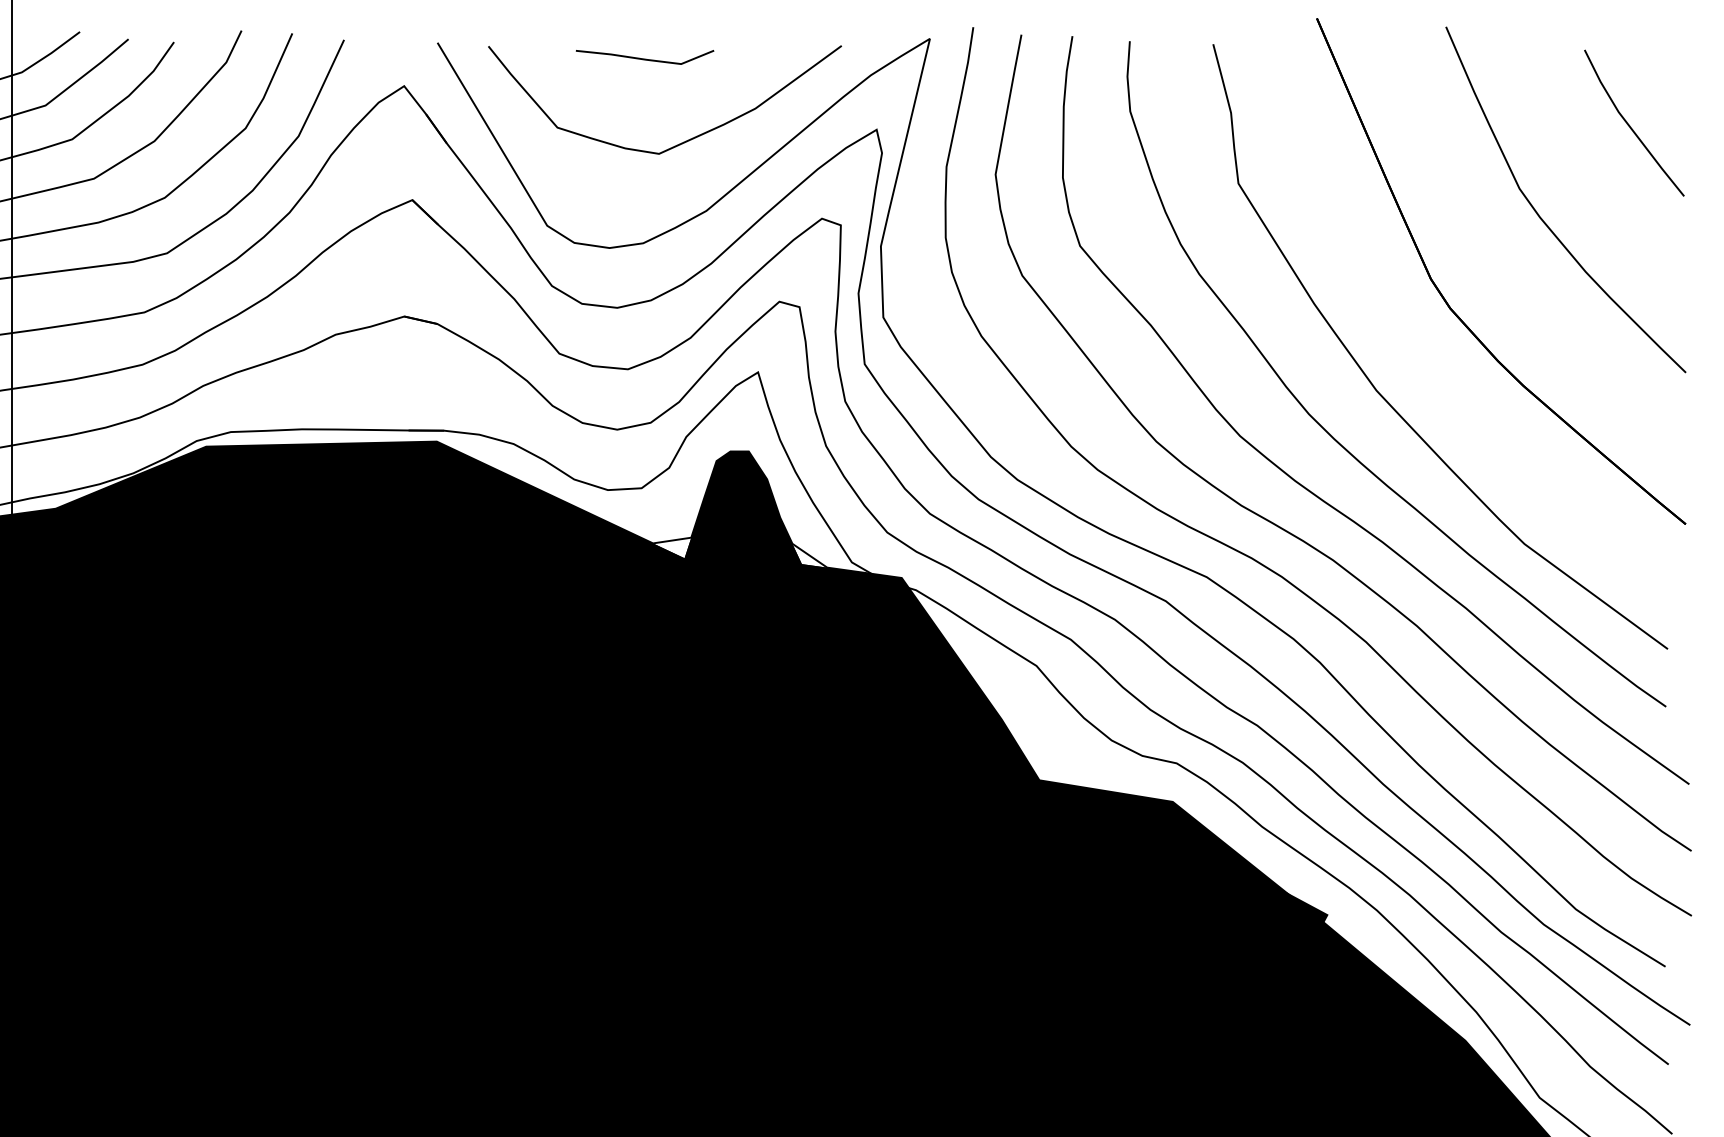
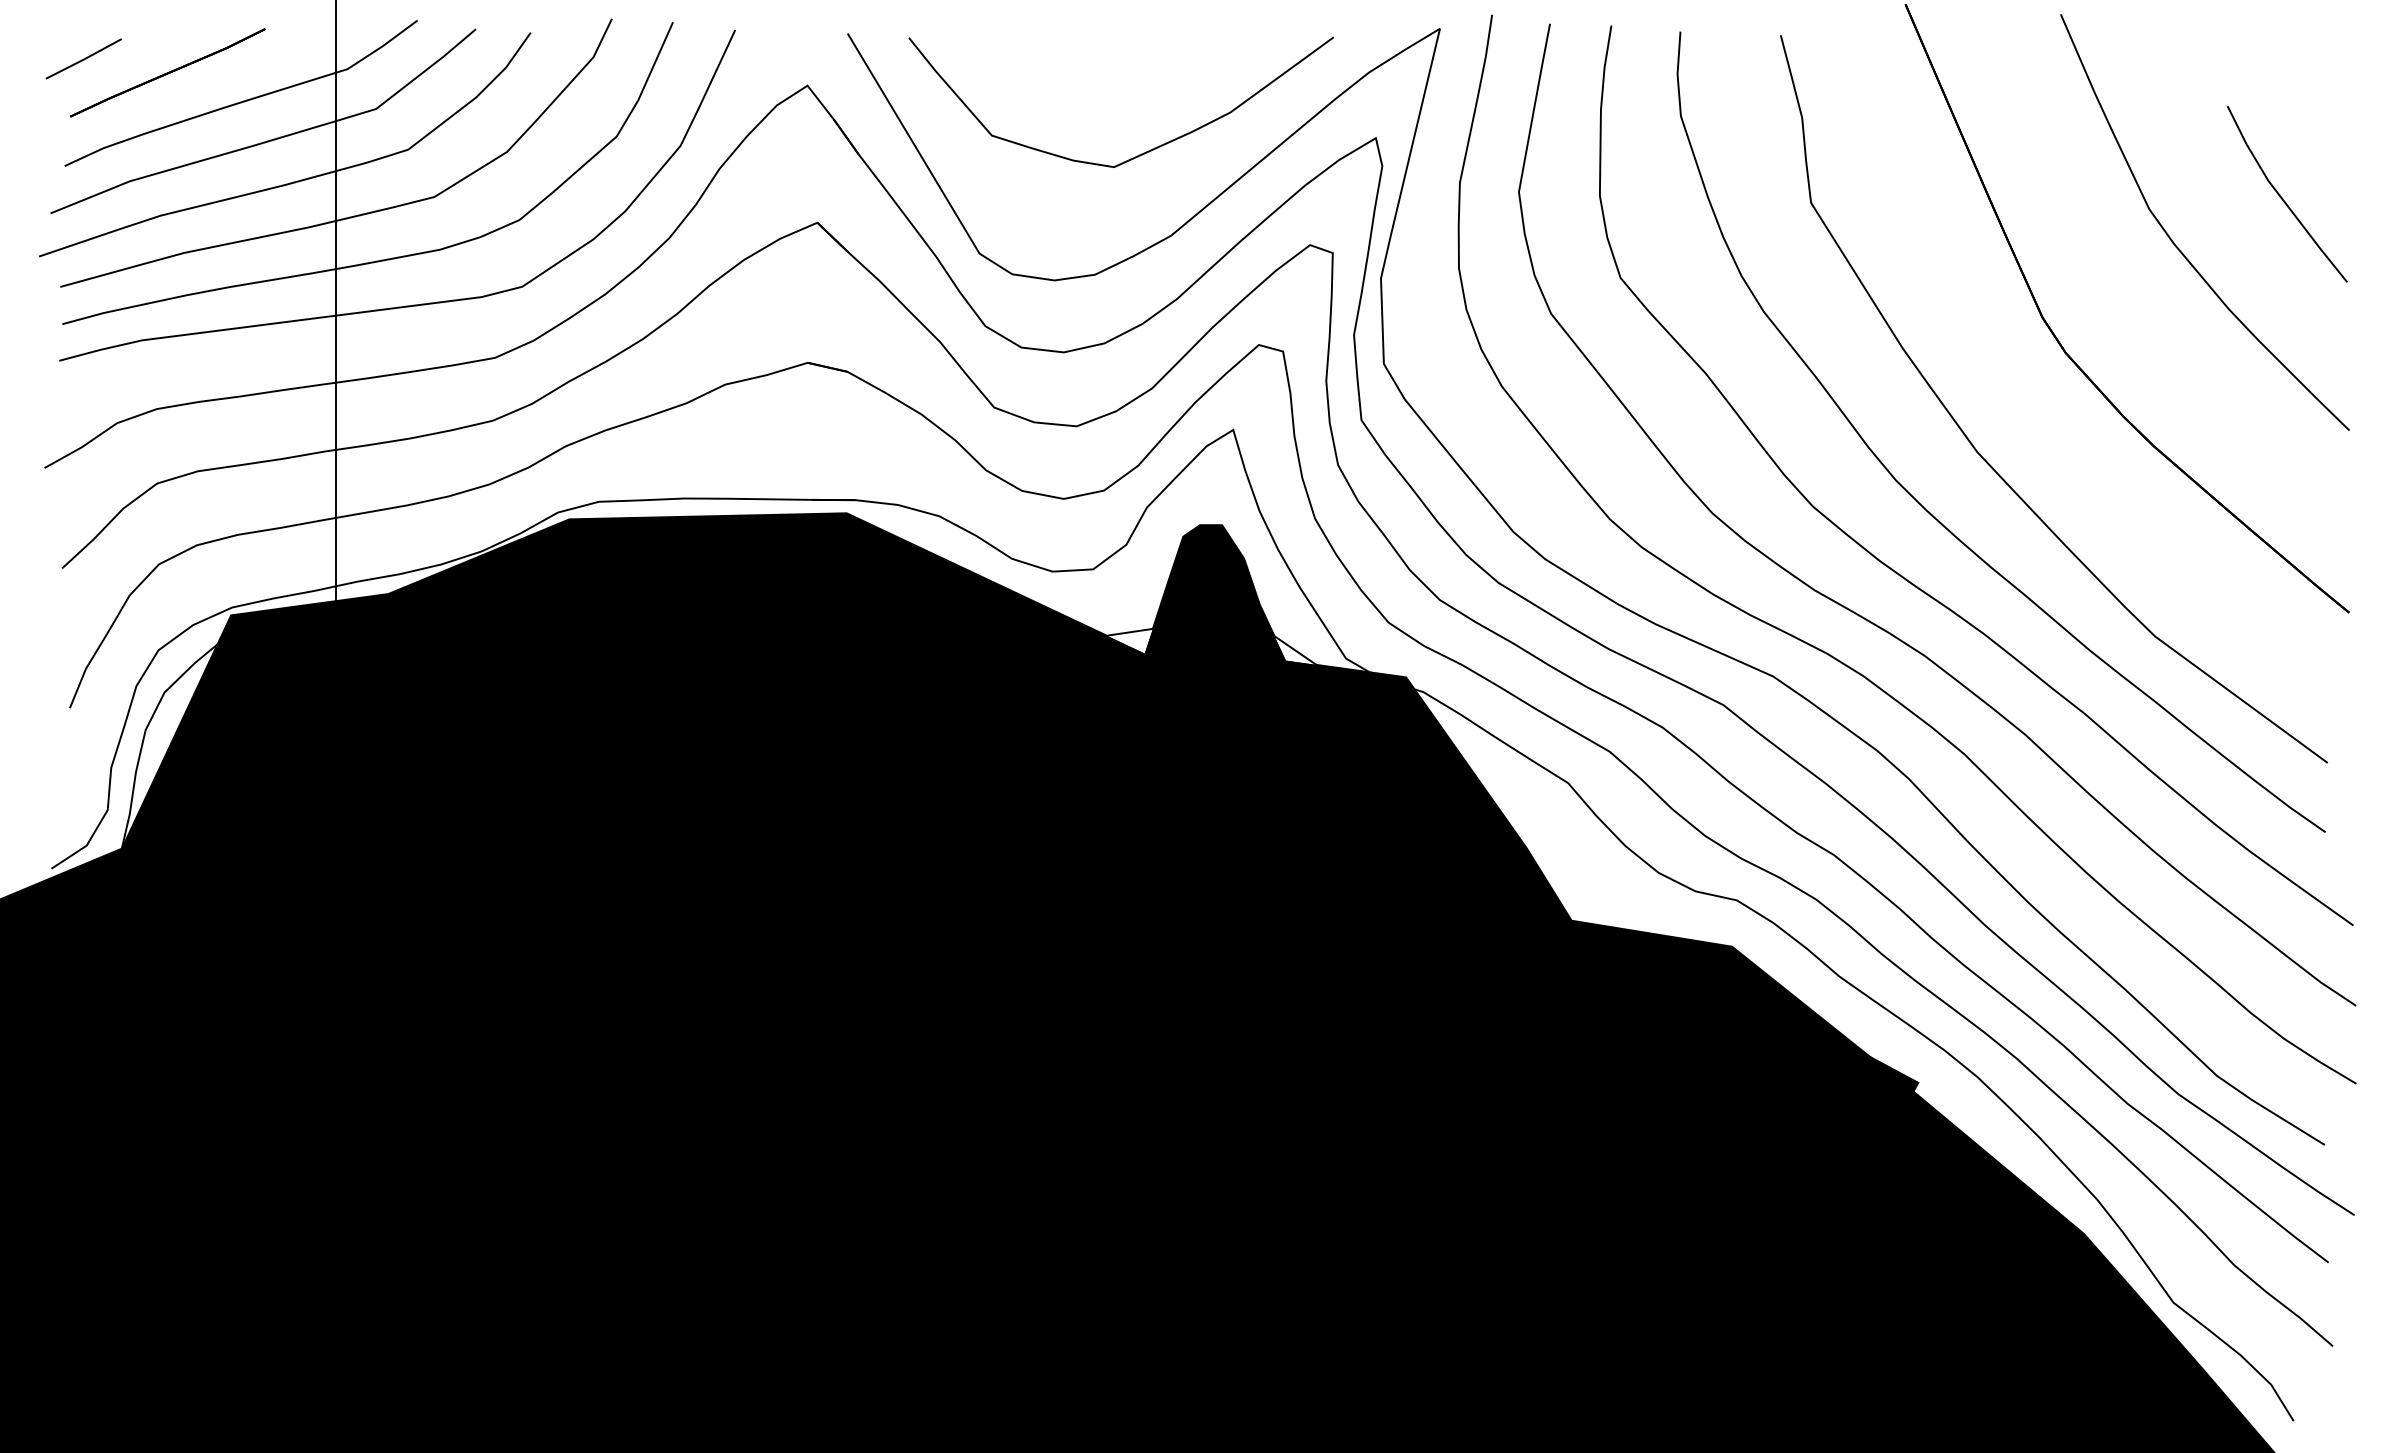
line: (645, 58) -> (1097, 52), removed
curve: (1631, 126) -> (2283, 198), moved

